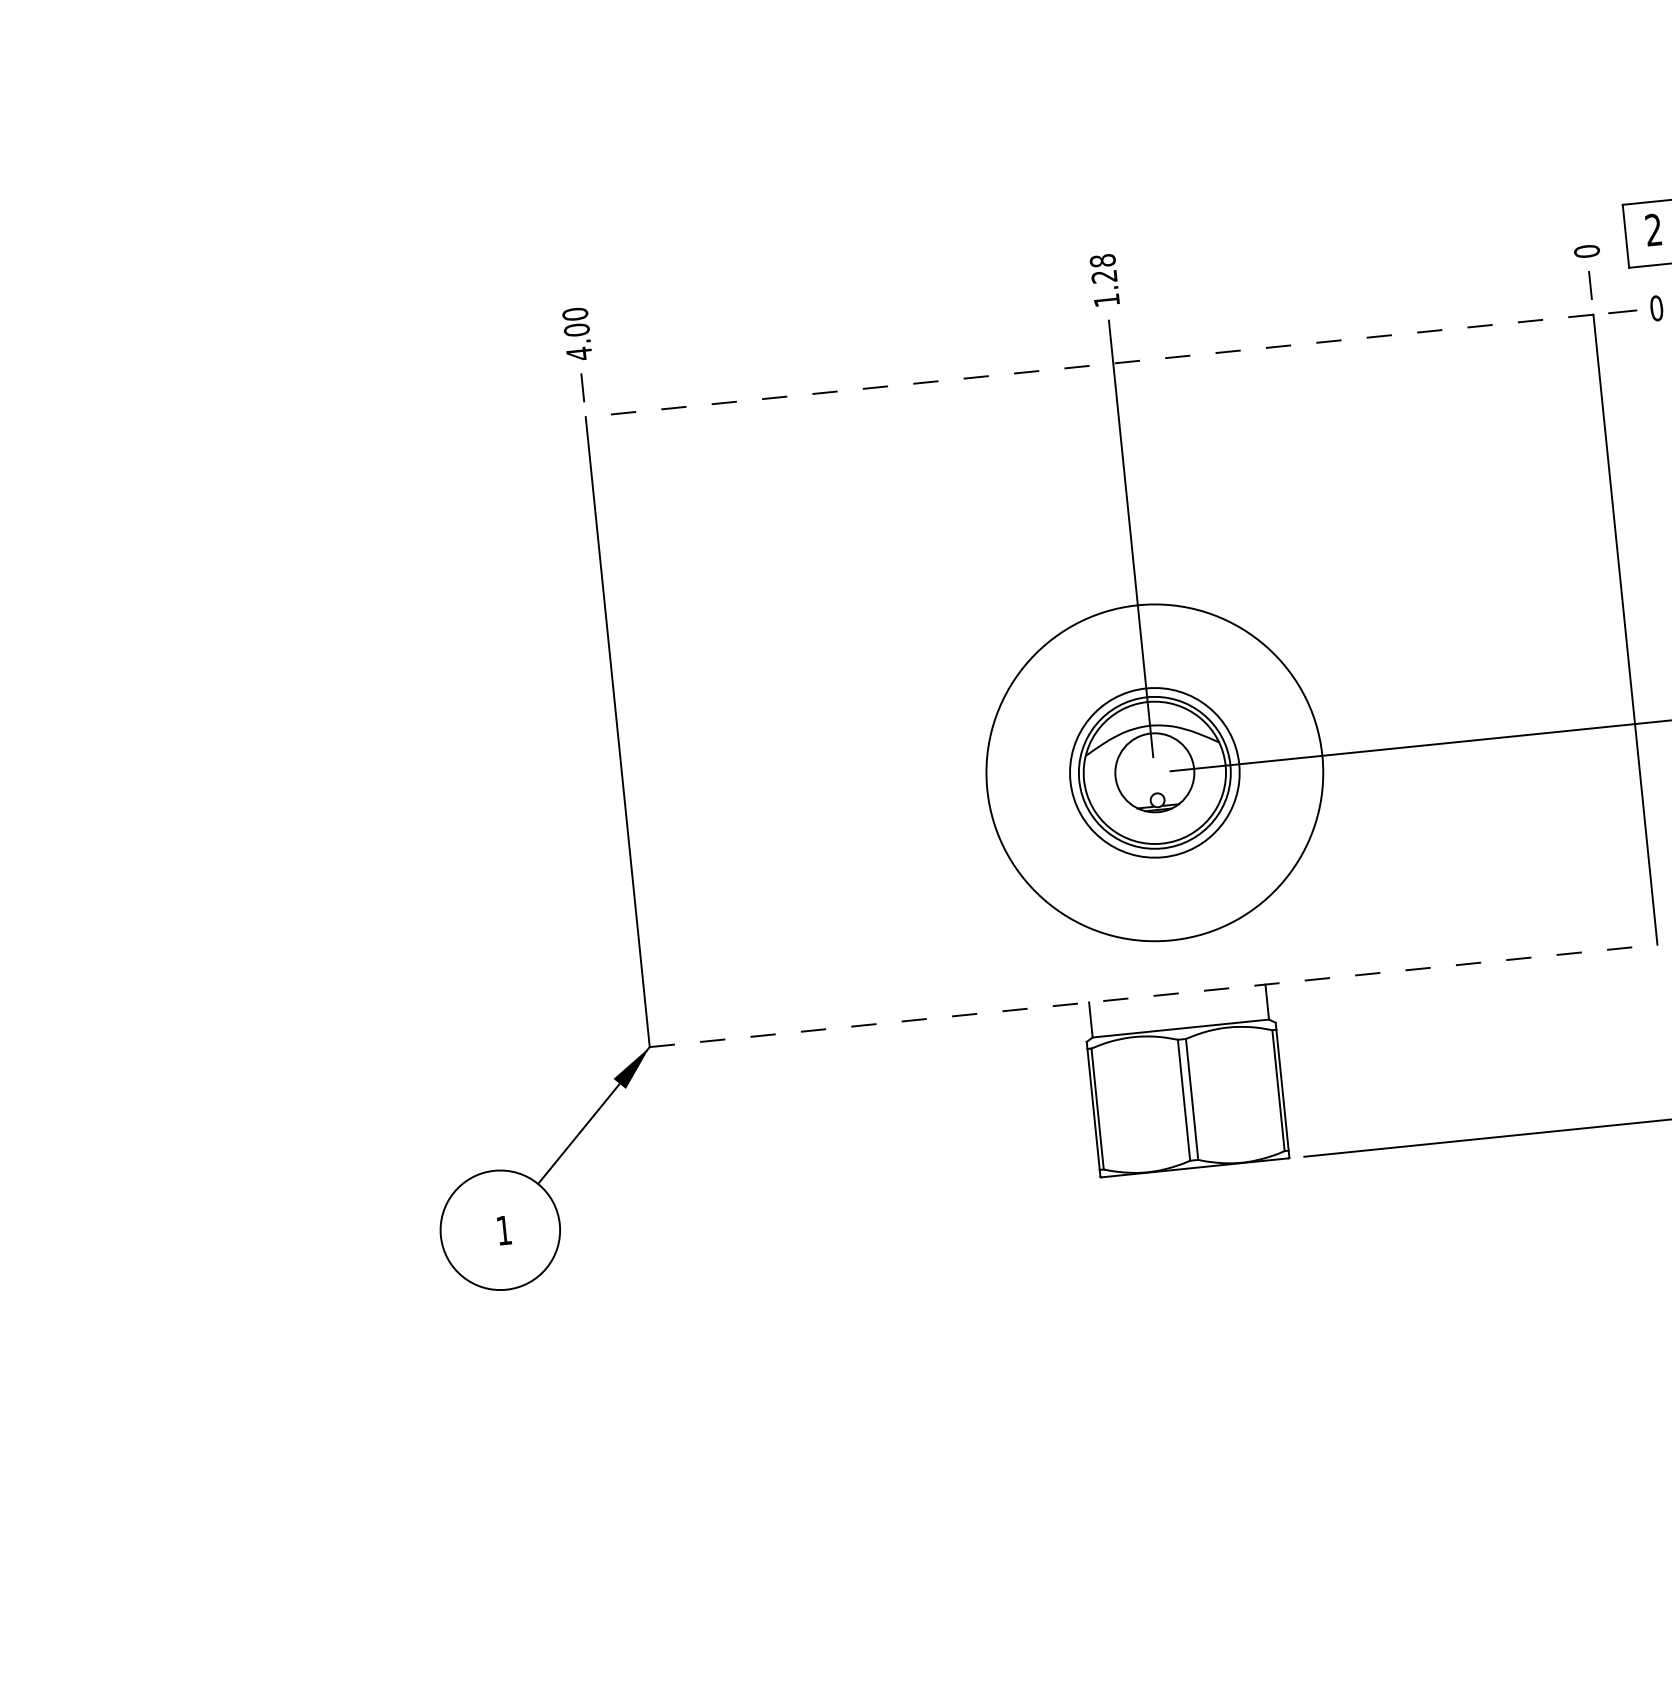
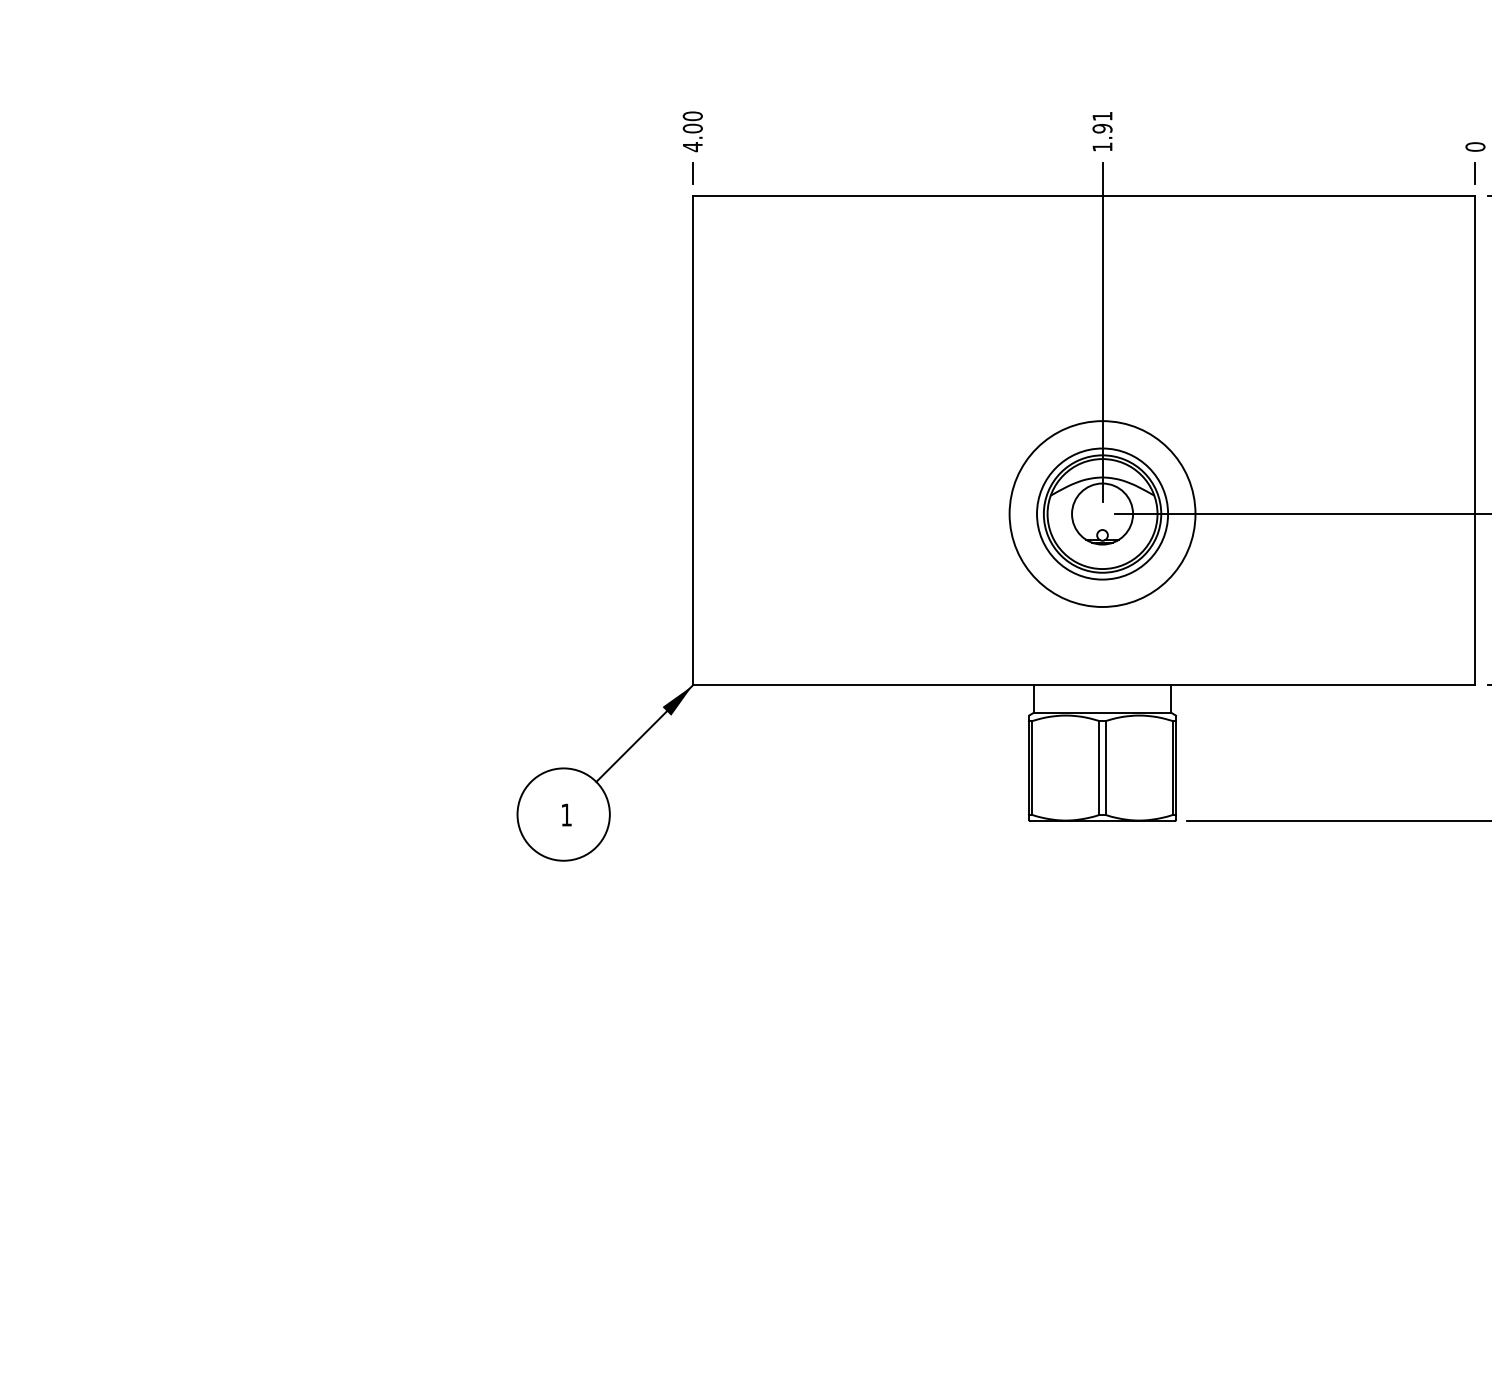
text: (1103, 268) -> (1102, 122), 1.28 -> 1.91
line: (1088, 366) -> (1083, 196), dashed -> solid
circle: (1154, 773) -> (1102, 514), size x0.71
line: (1154, 995) -> (1084, 685), dashed -> solid

